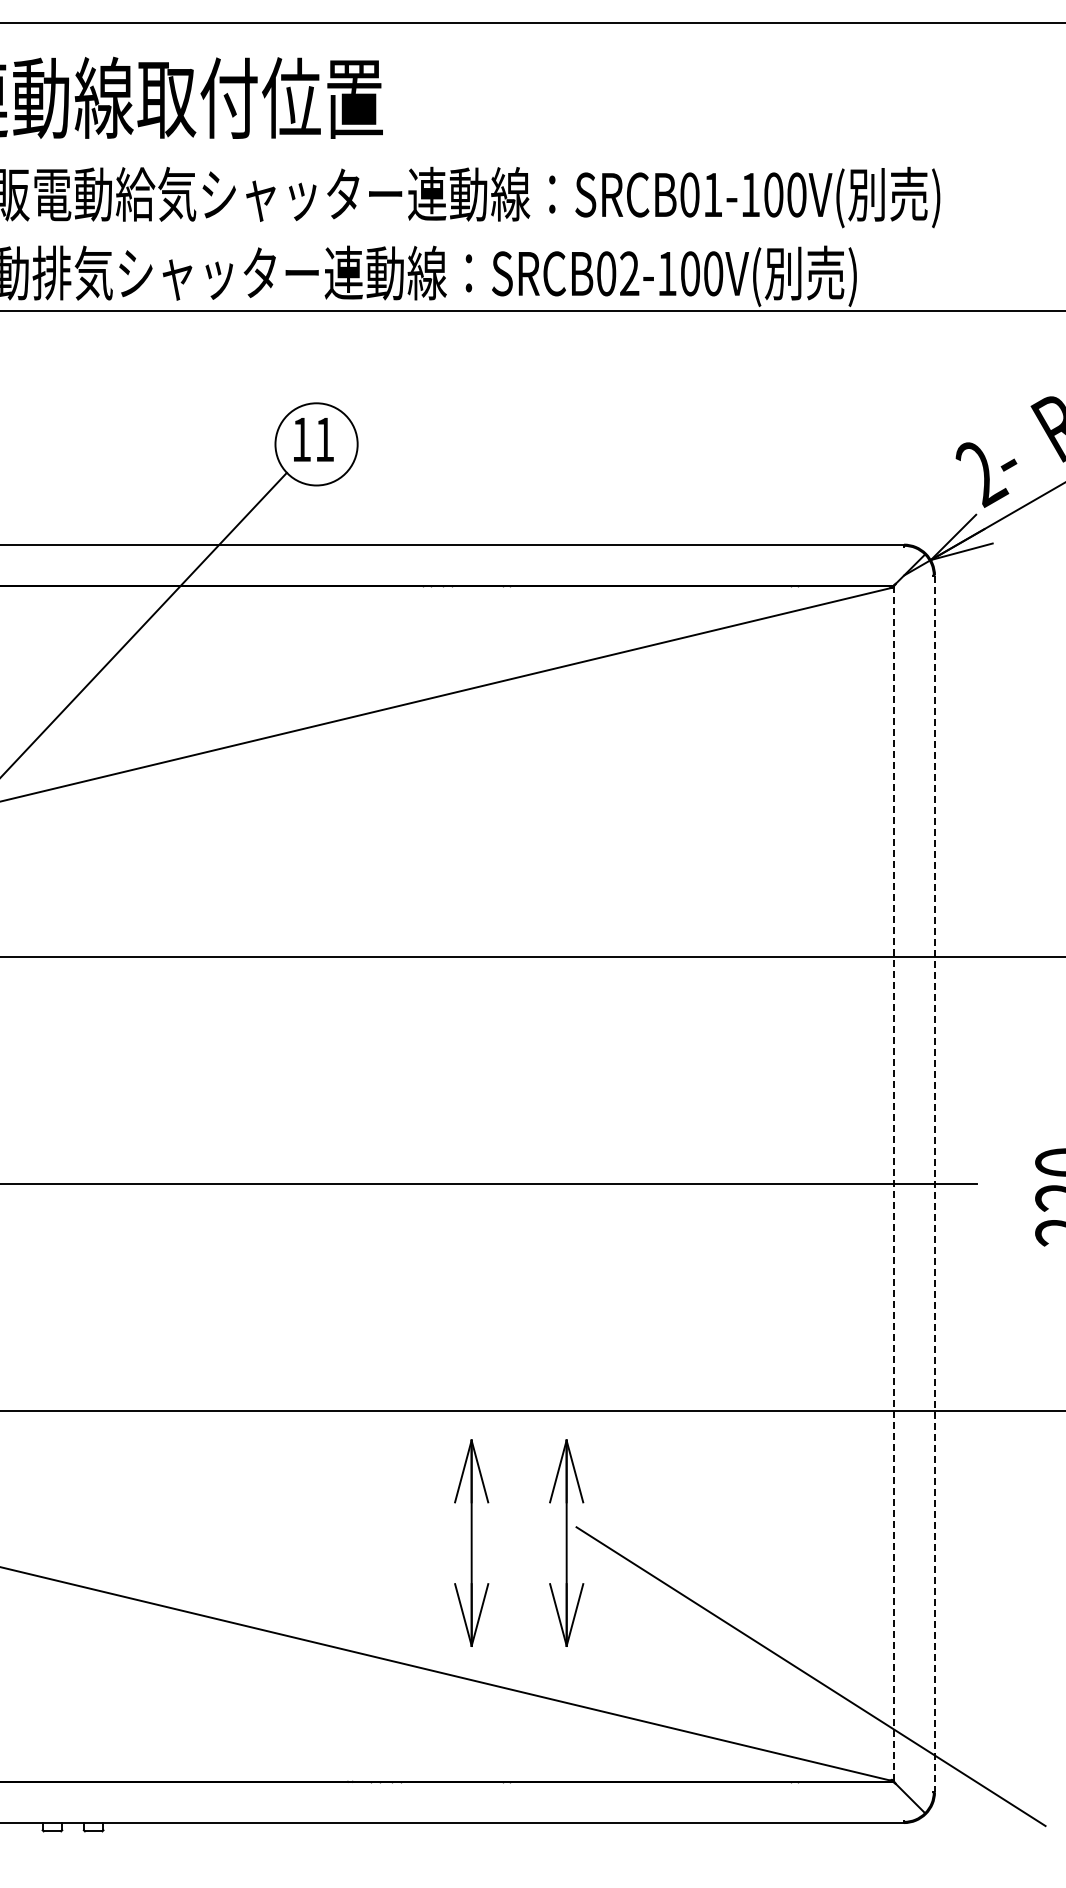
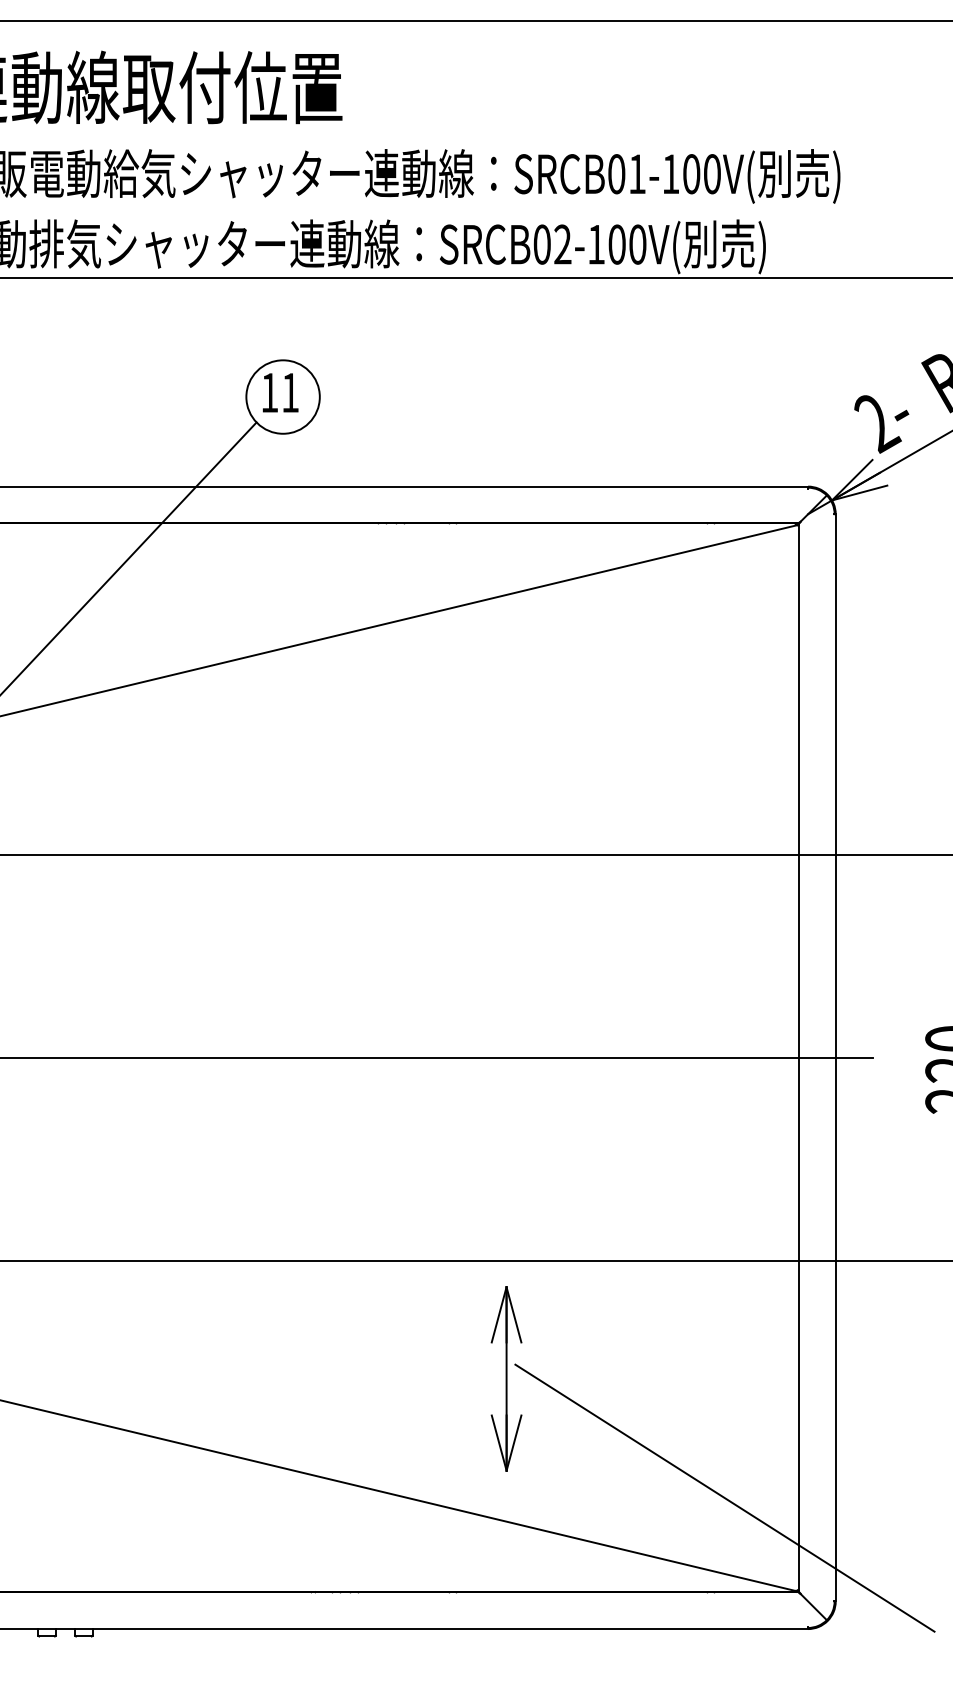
line: (893, 1183) -> (798, 1057), dashed -> solid
line: (935, 1184) -> (836, 1058), dashed -> solid
part: (471, 1542) -> (421, 1378), removed

